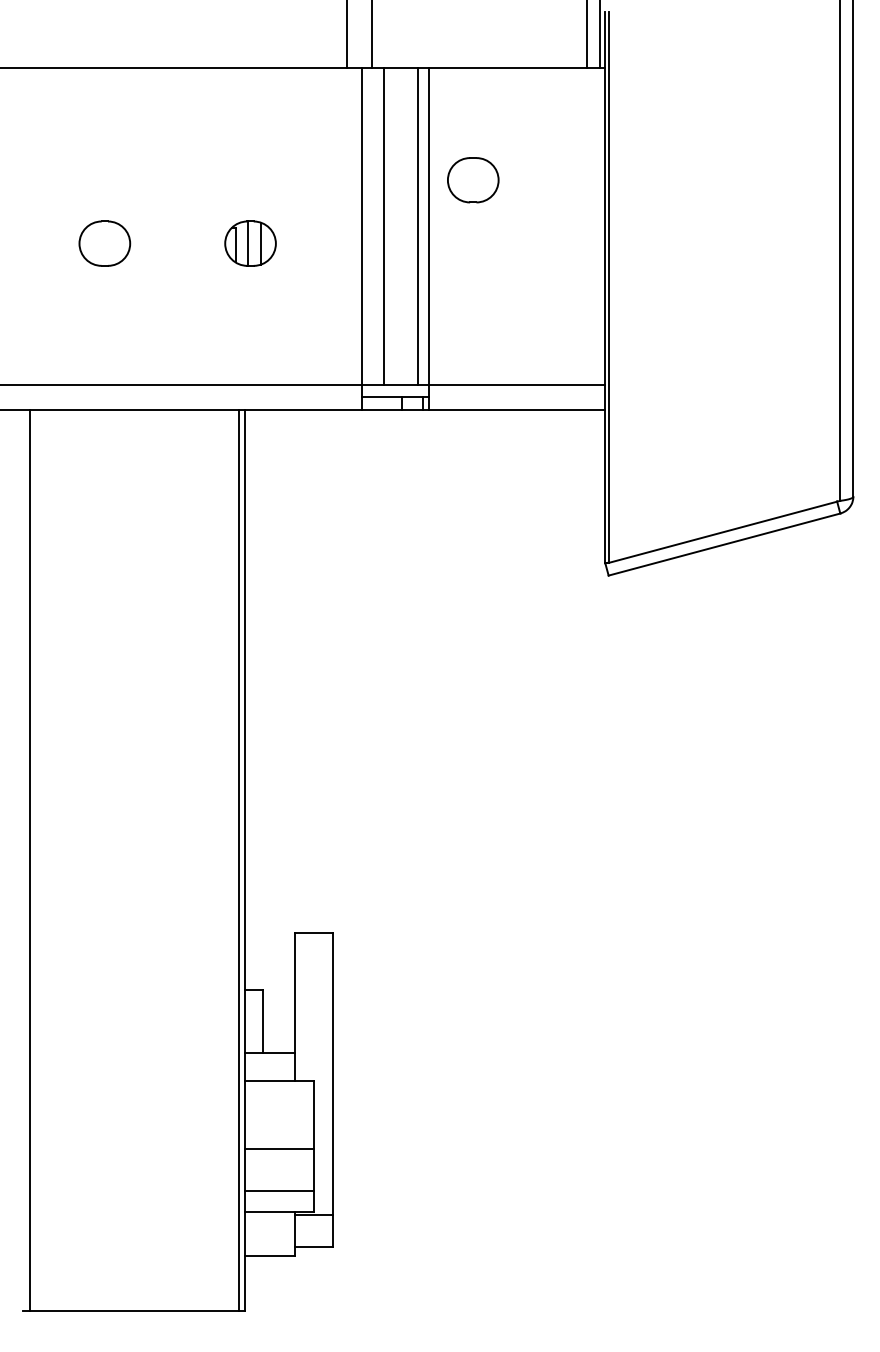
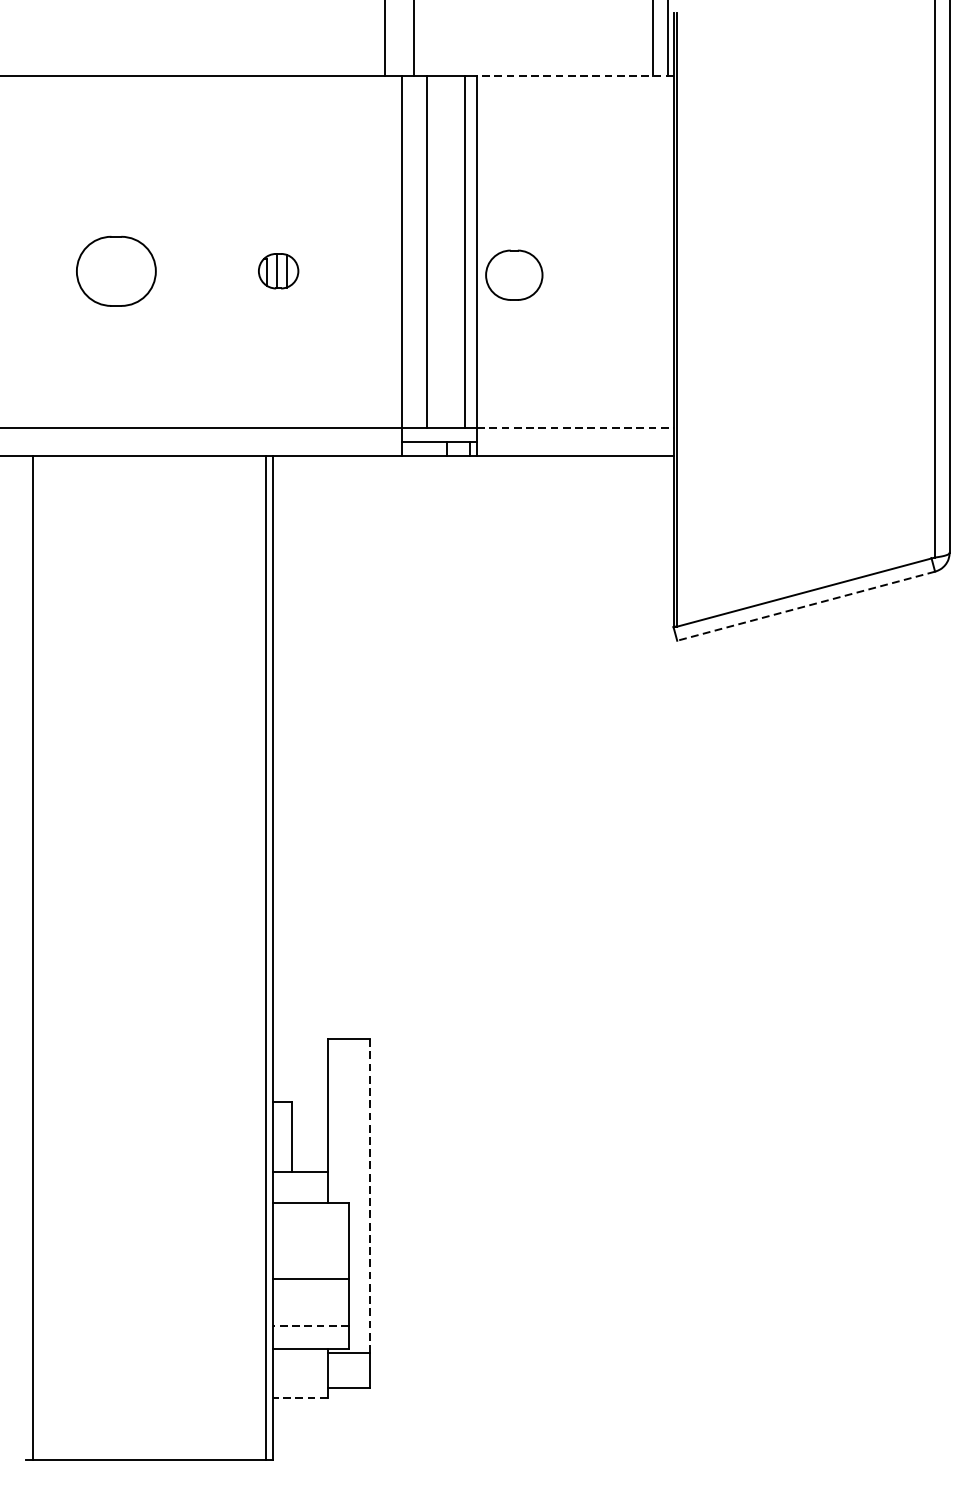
line: (516, 67) -> (574, 75), solid -> dashed
part: (473, 180) -> (514, 275), moved
part: (104, 243) -> (116, 271), size x1.4
part: (250, 243) -> (278, 271), size x0.7
line: (517, 384) -> (575, 428), solid -> dashed
line: (724, 544) -> (806, 606), solid -> dashed
line: (332, 1074) -> (369, 1196), solid -> dashed
line: (278, 1191) -> (309, 1326), solid -> dashed
line: (269, 1256) -> (299, 1398), solid -> dashed

